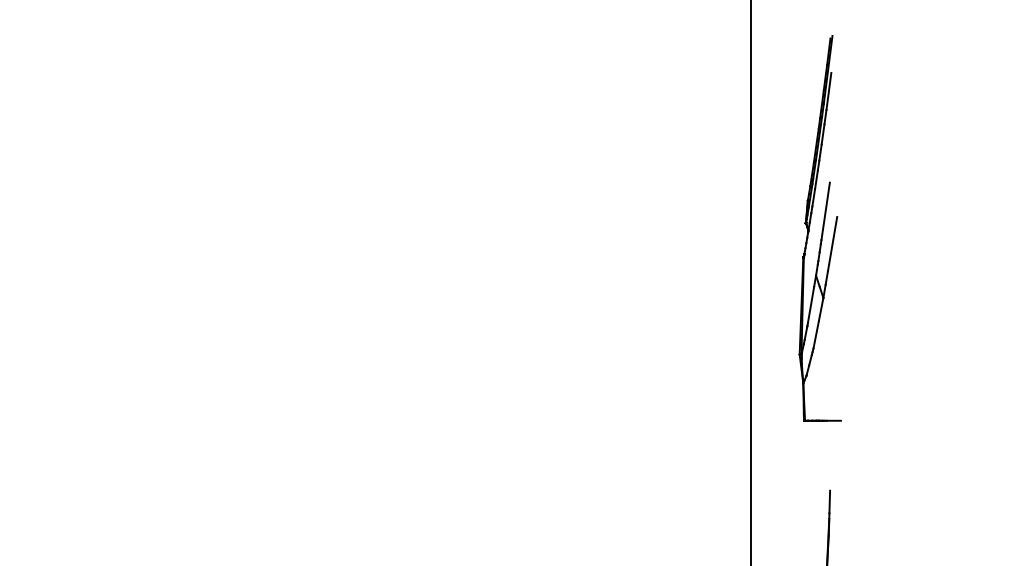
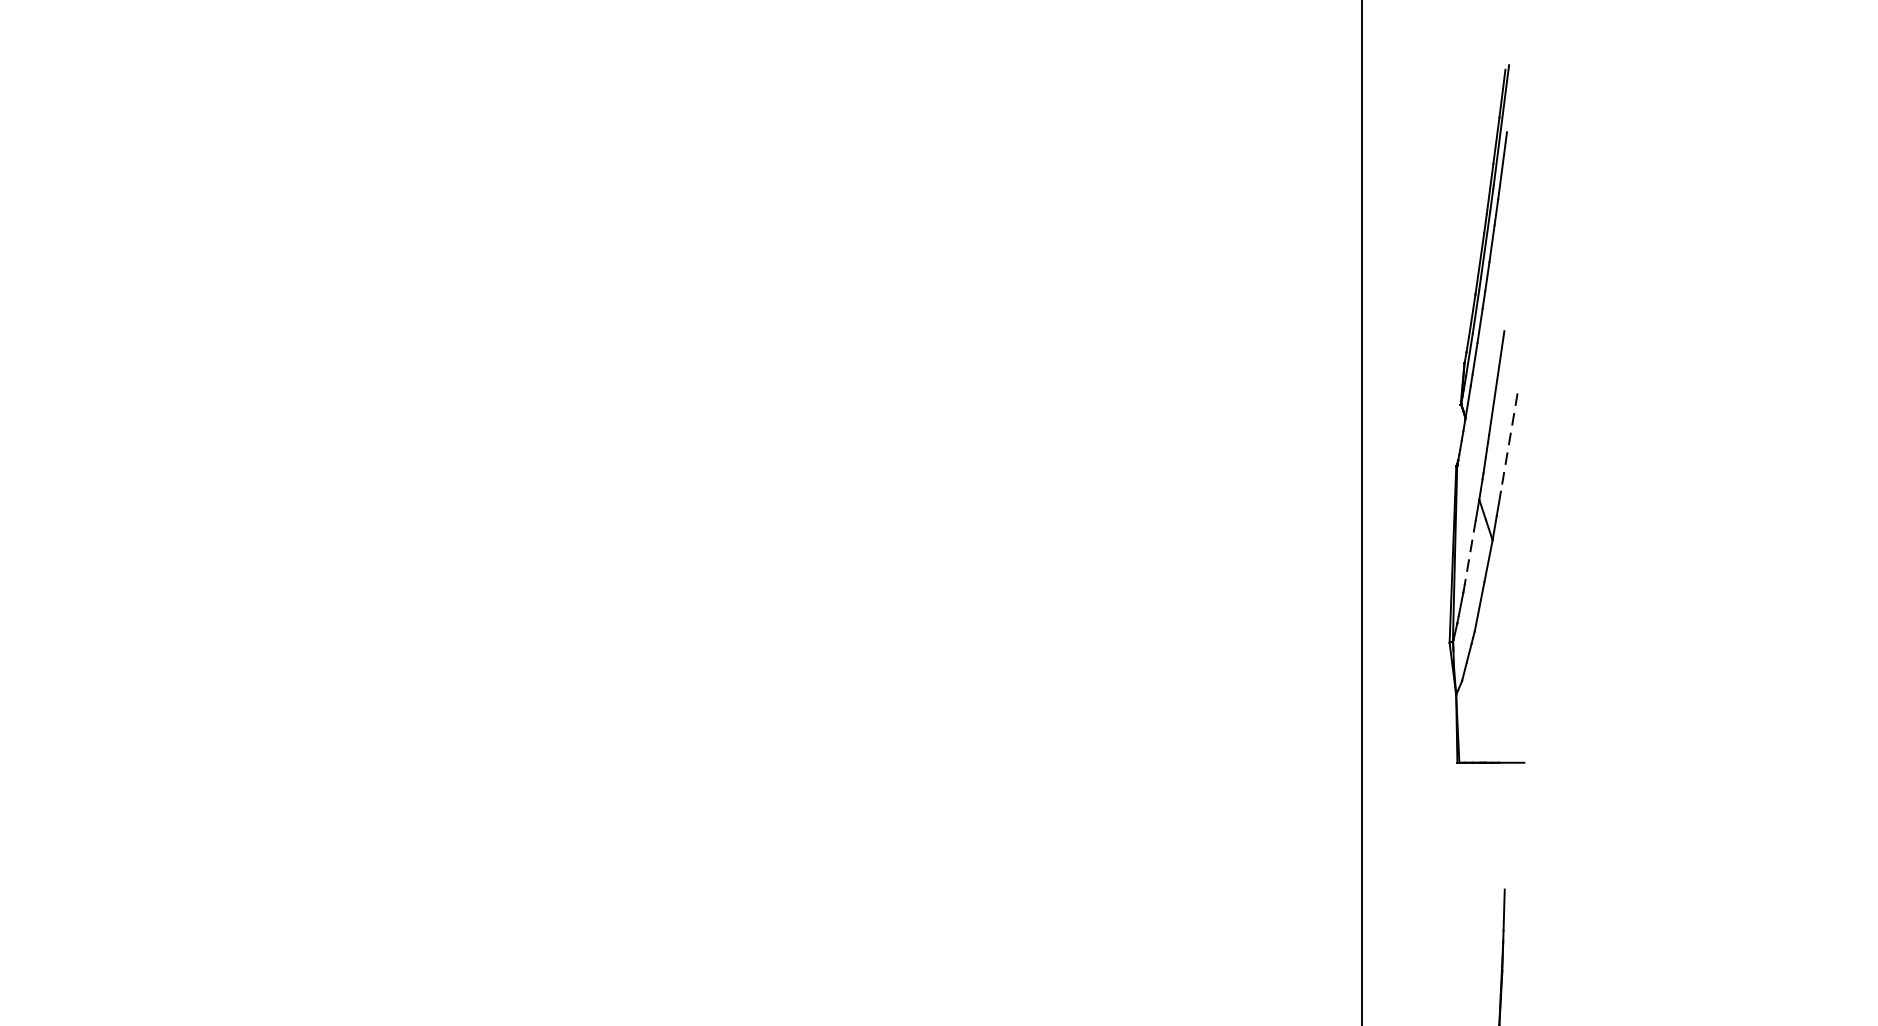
line: (832, 244) -> (1509, 443), solid -> dashed
line: (810, 305) -> (1469, 553), solid -> dashed

